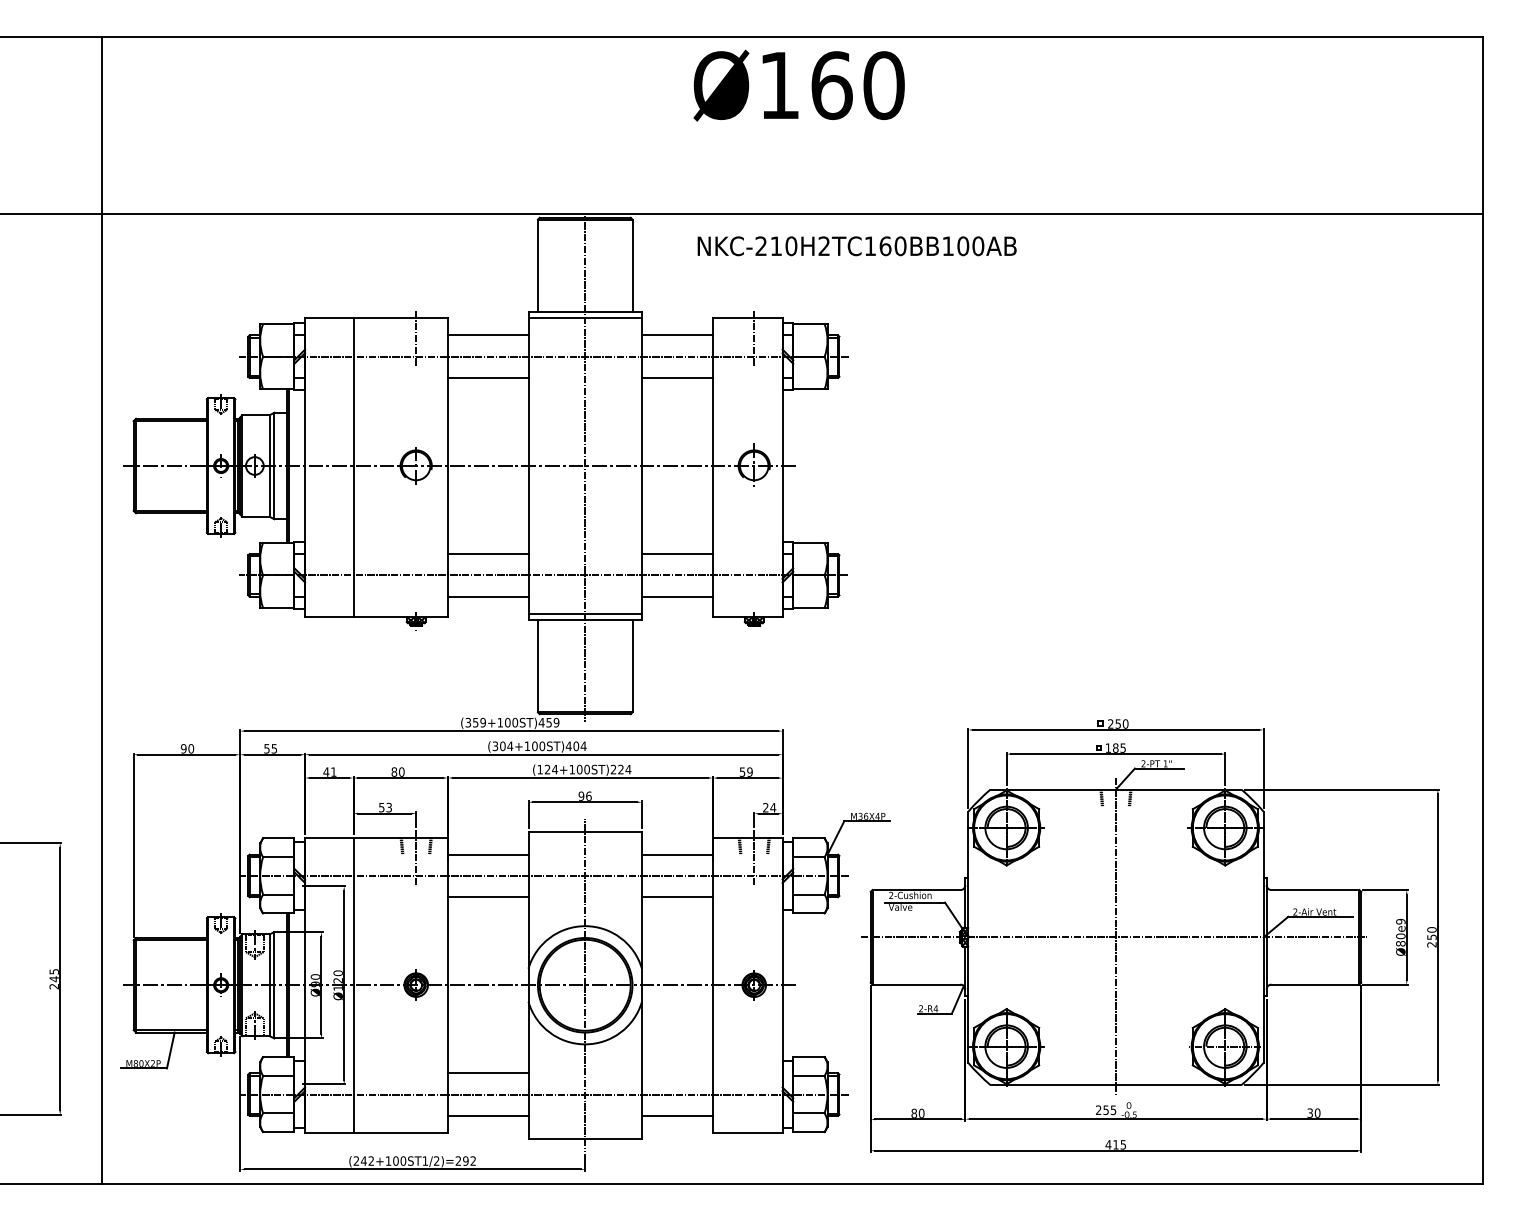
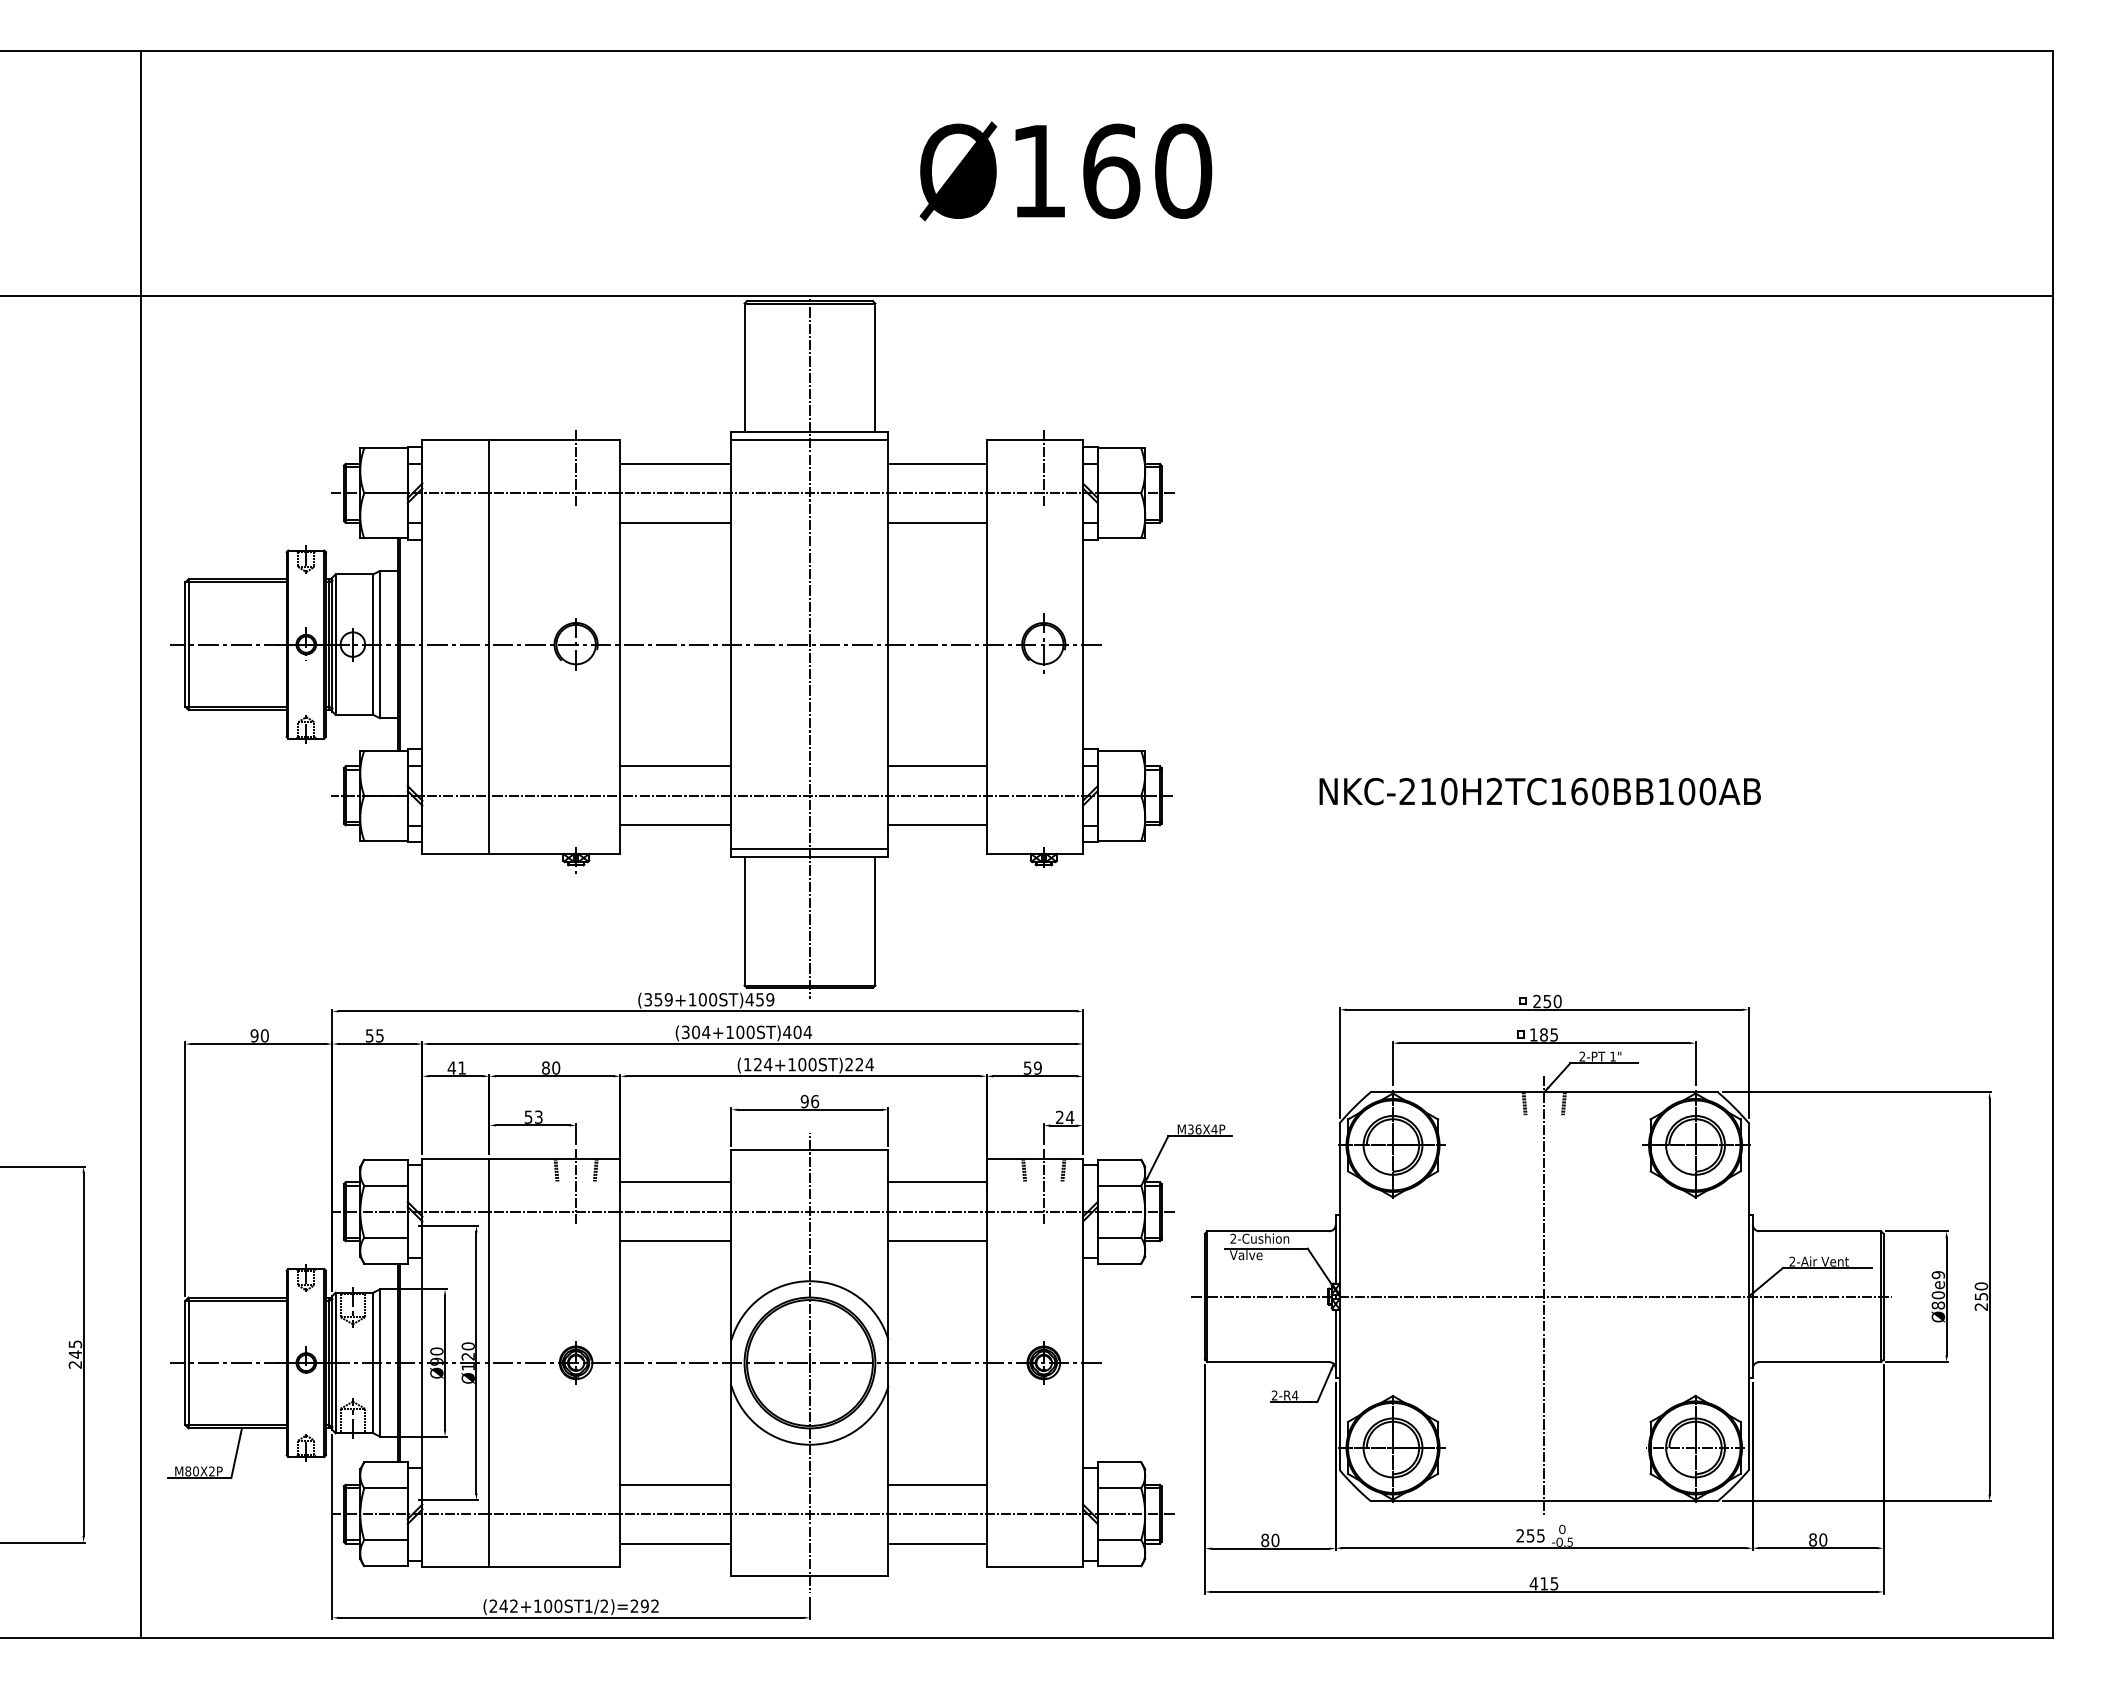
text: (798, 85) -> (1065, 171), moved
text: (856, 246) -> (1539, 791), moved
line: (677, 1073) -> (937, 1484), added
text: (1309, 1112) -> (1812, 1539), 30 -> 80

